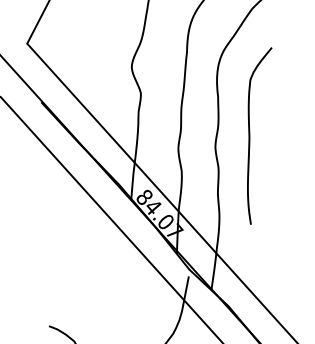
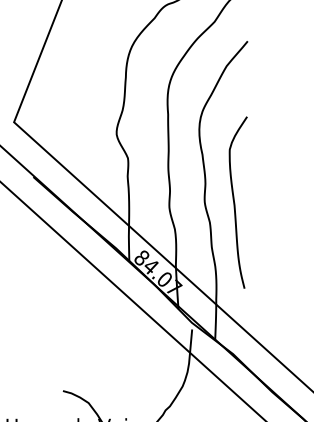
curve: (250, 135) -> (235, 203), moved

